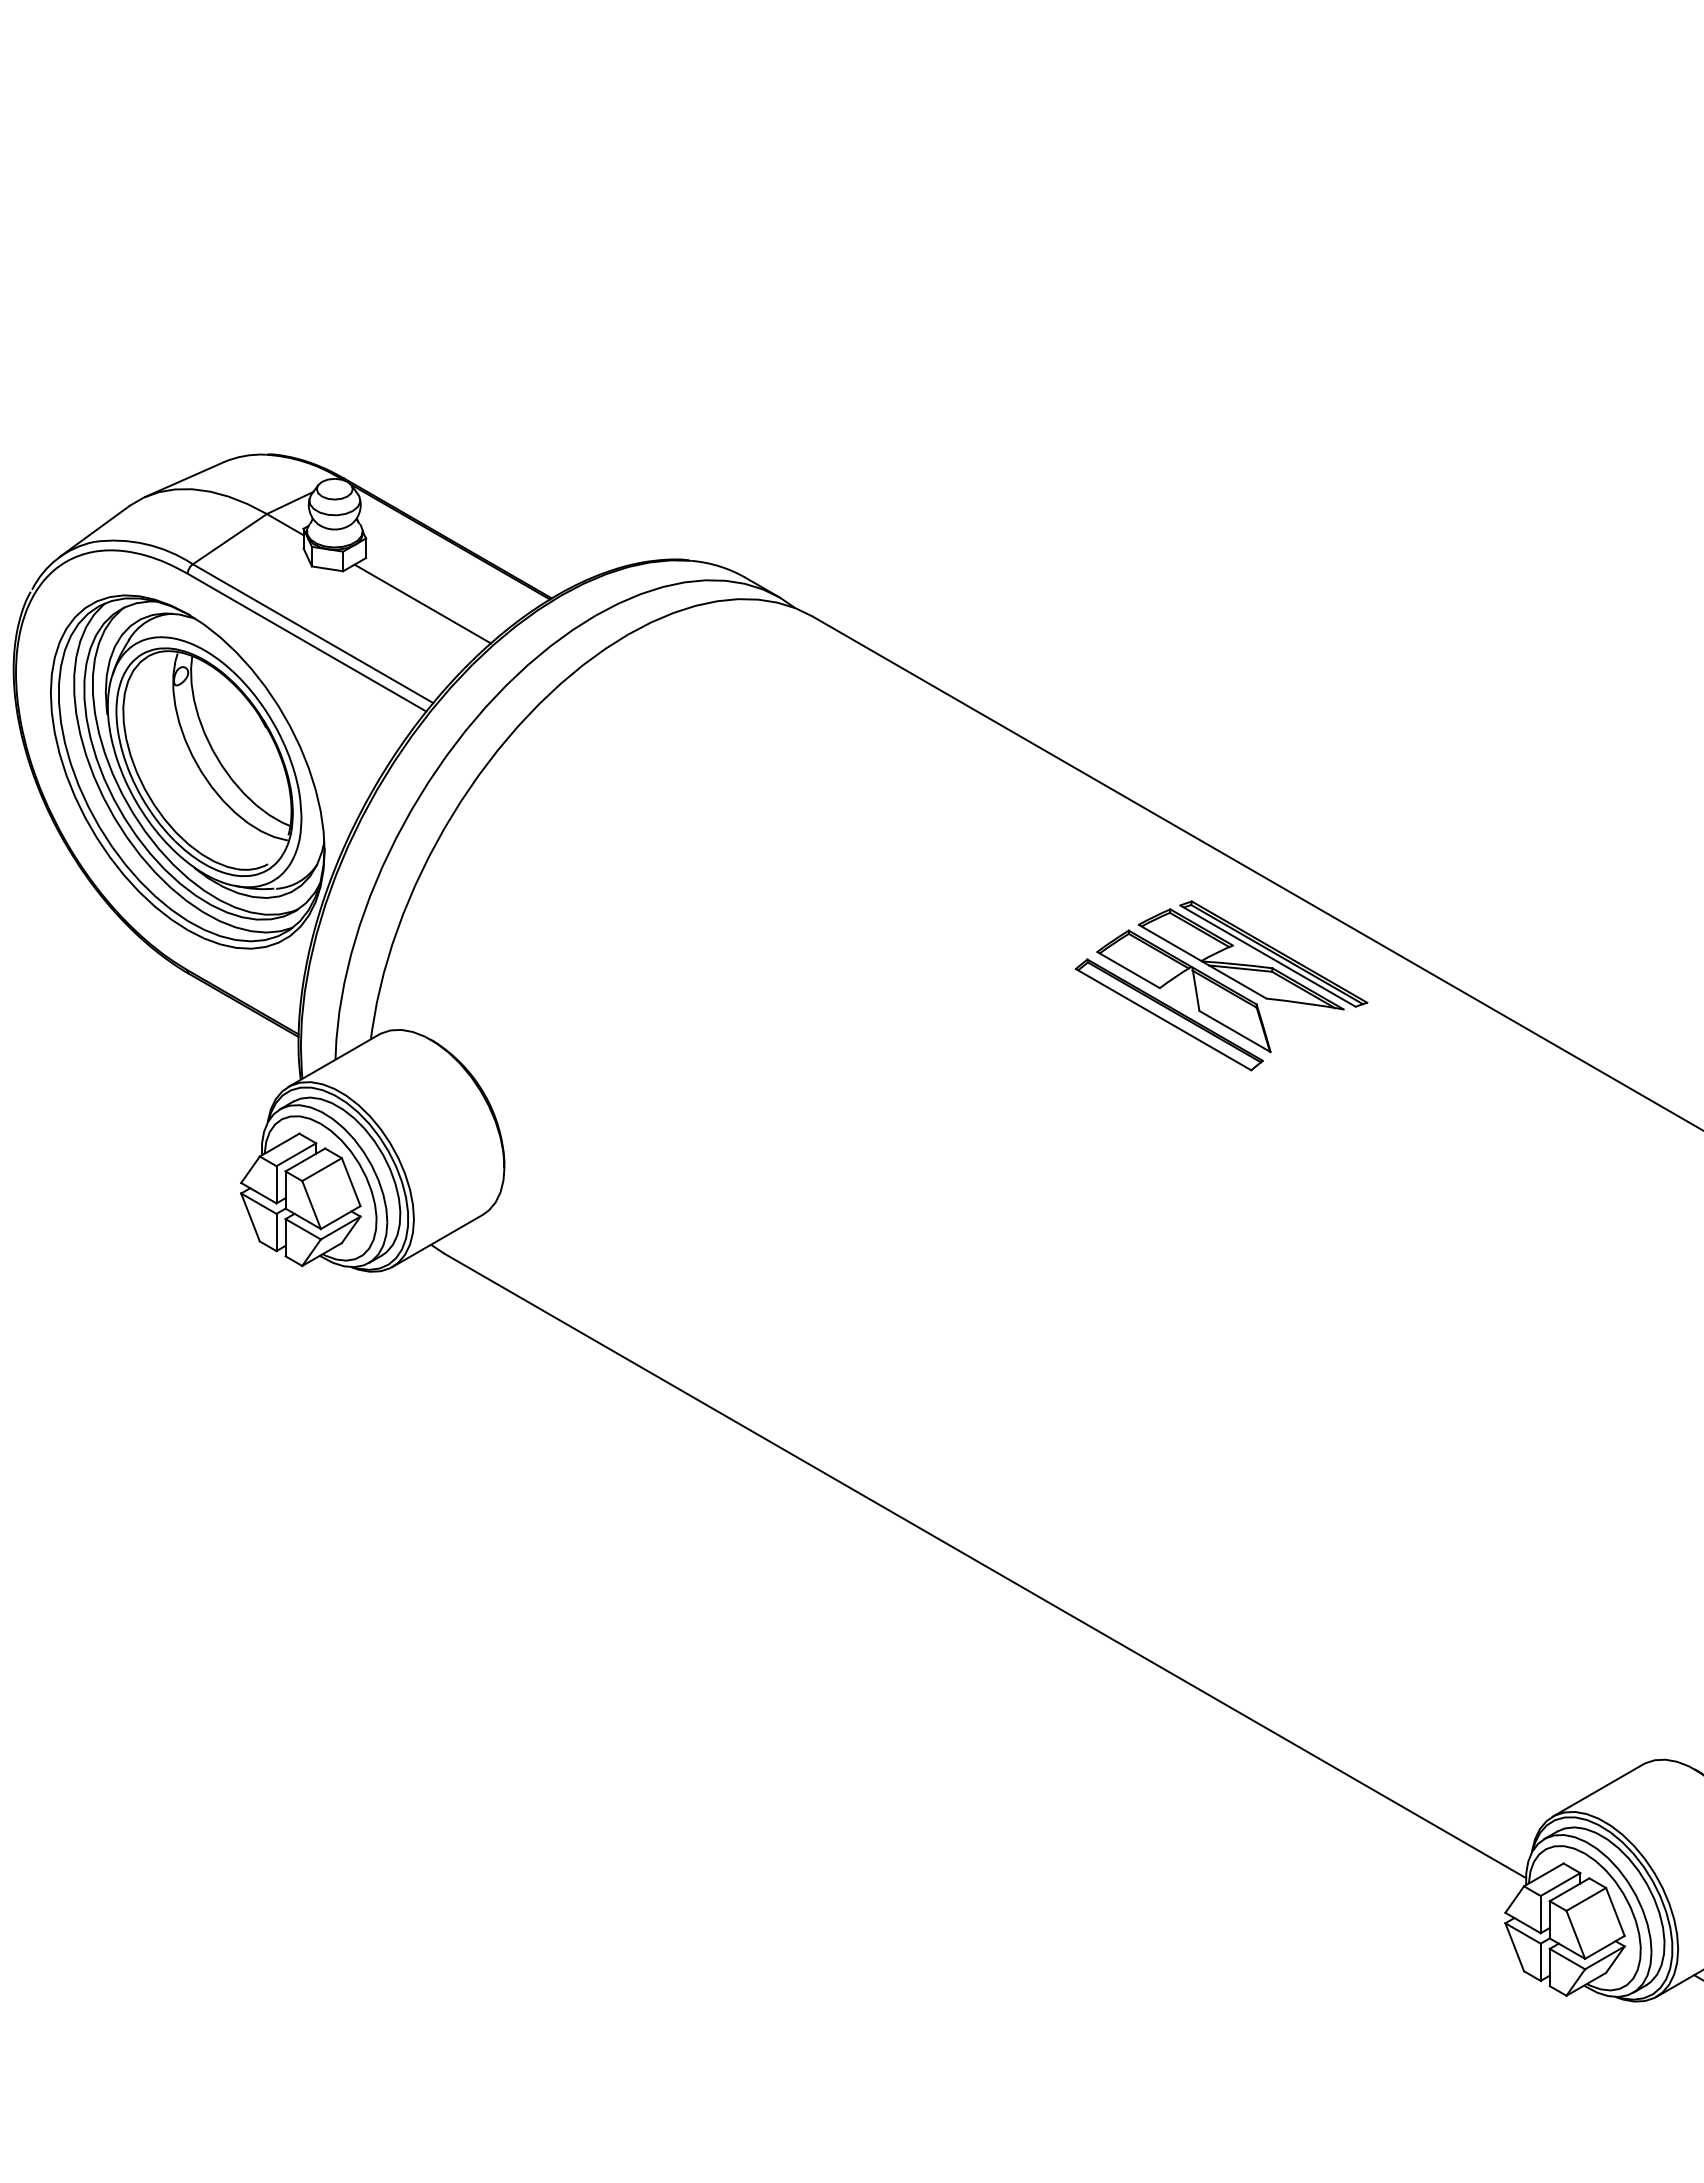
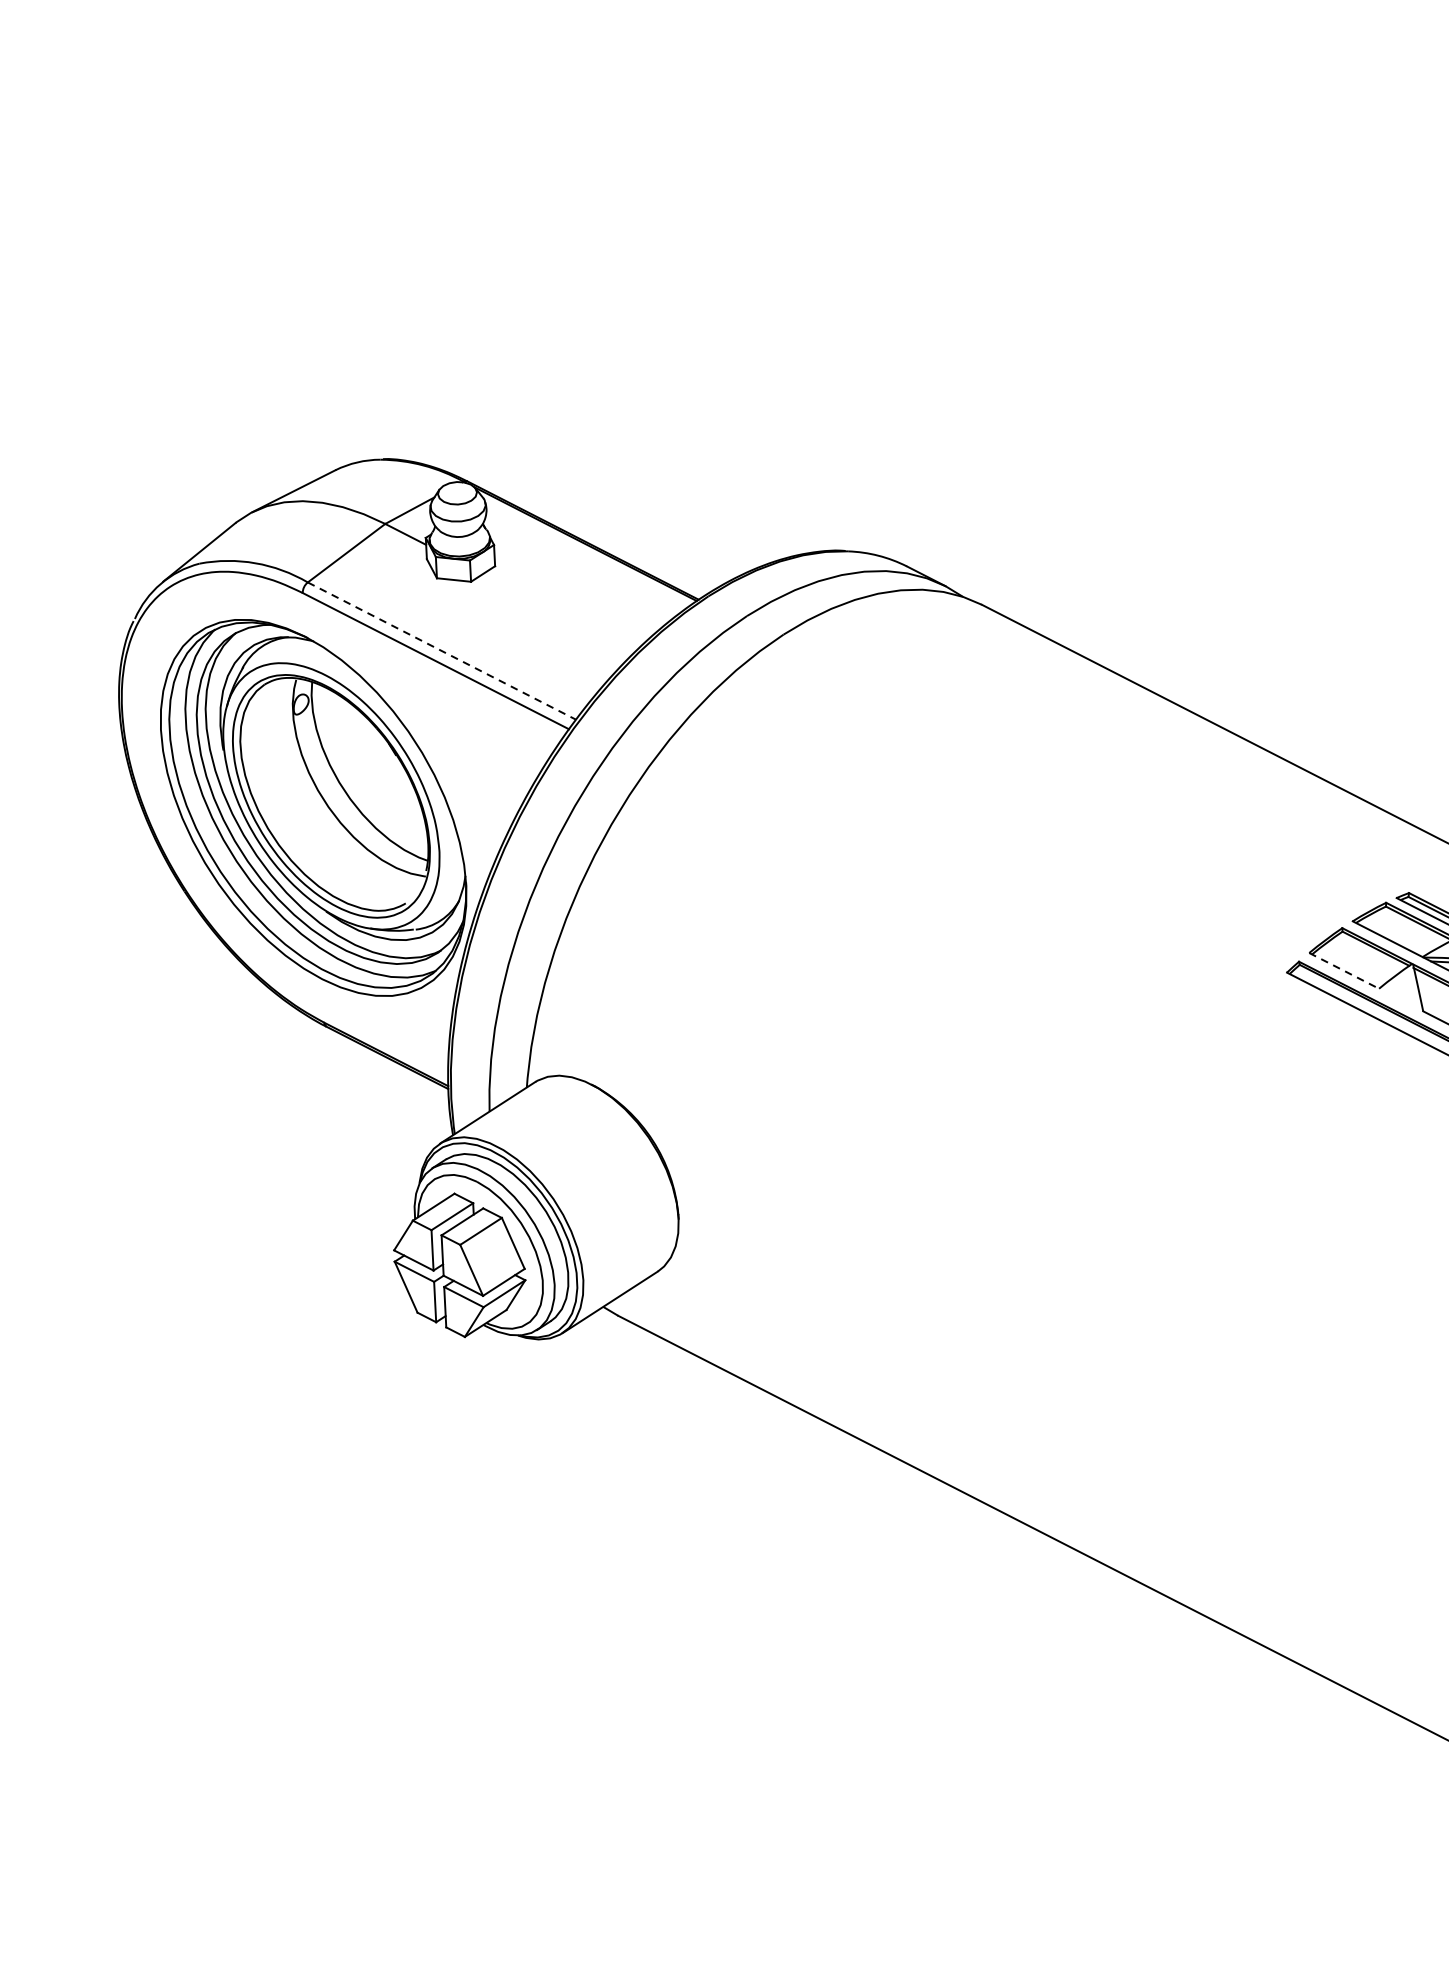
line: (422, 603) -> (558, 612), removed
line: (313, 633) -> (442, 650), solid -> dashed
line: (1128, 970) -> (1344, 971), solid -> dashed

